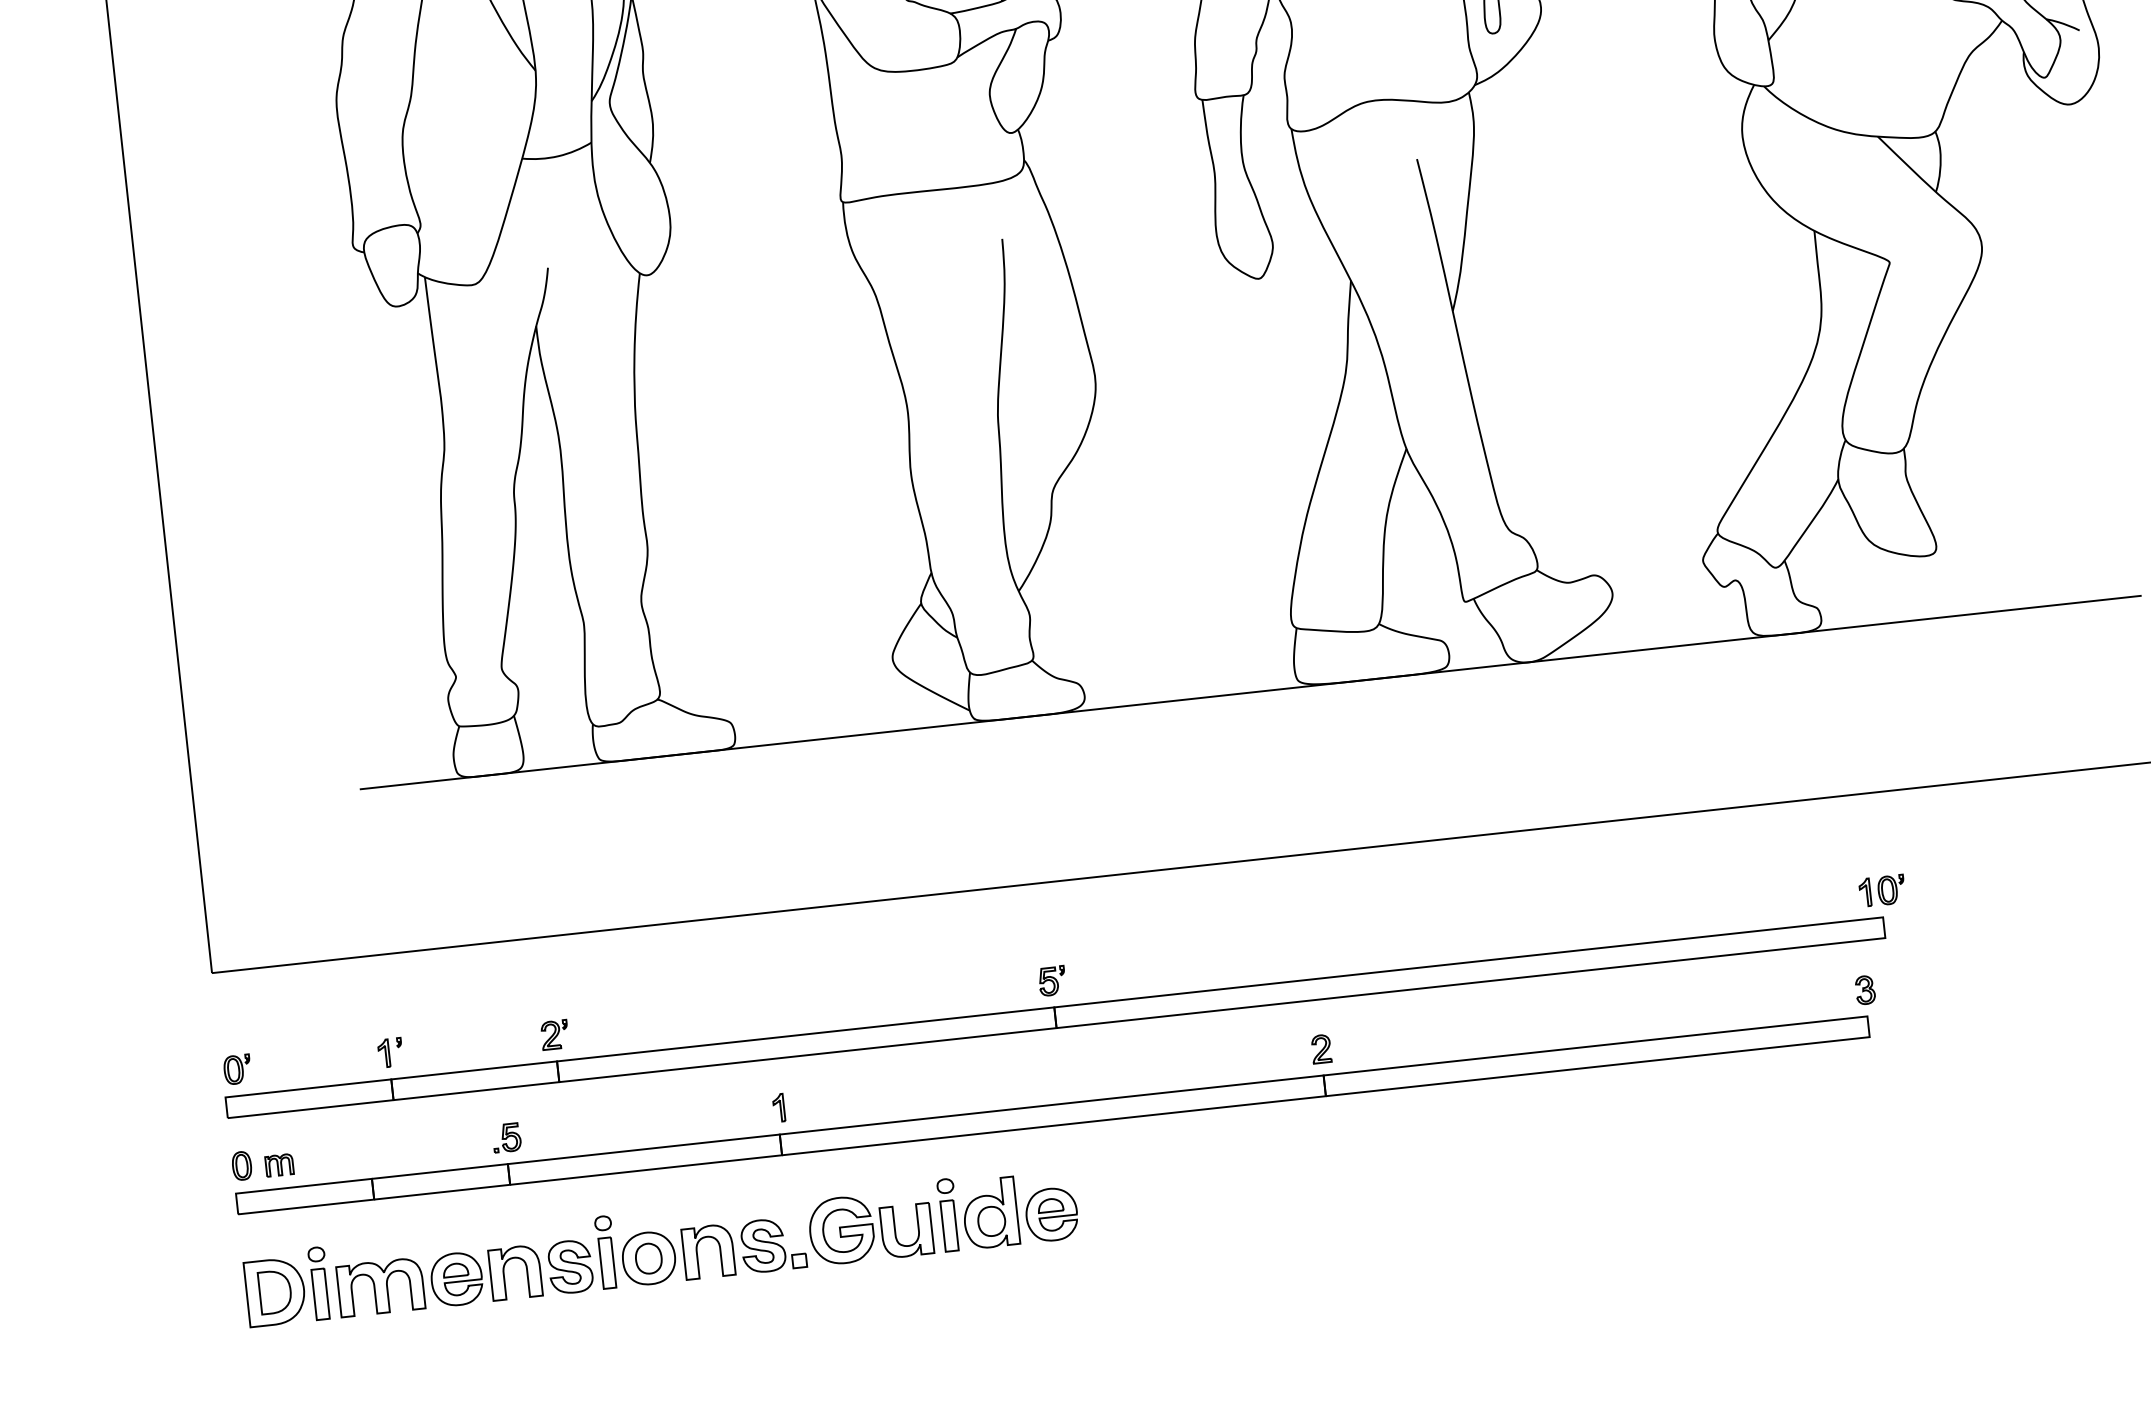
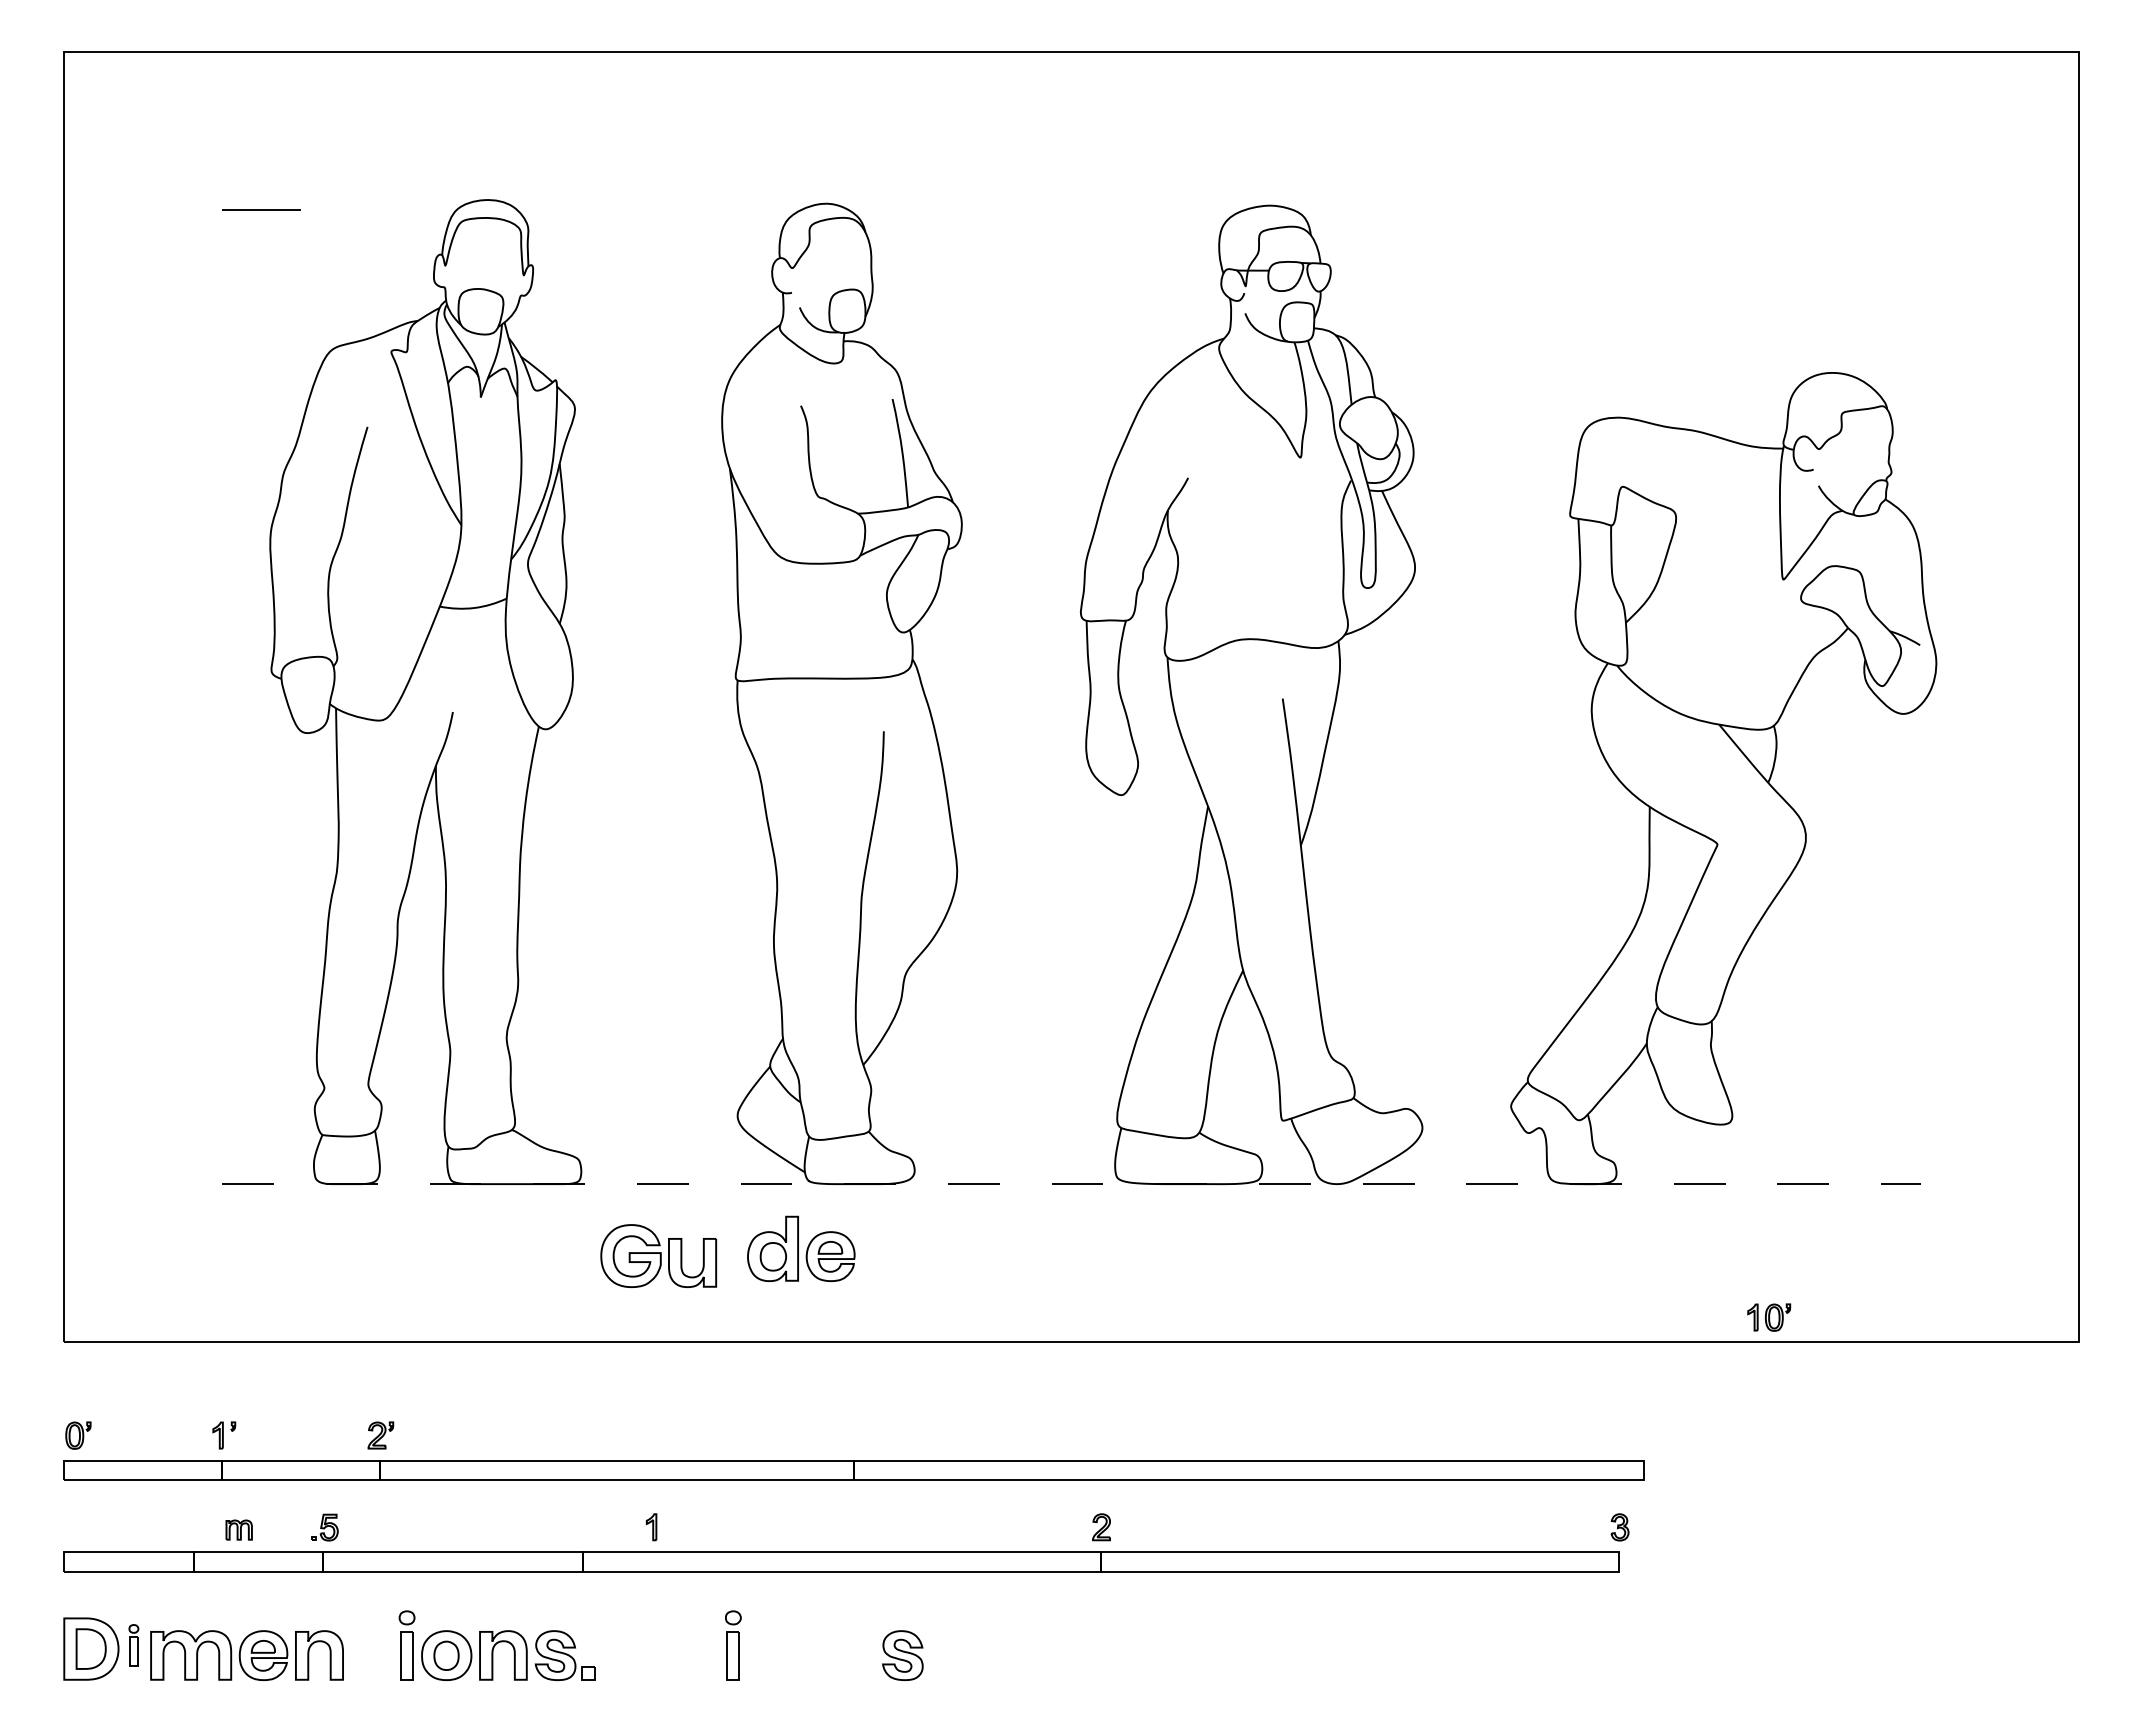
line: (1250, 692) -> (1071, 1184), solid -> dashed
part: (1882, 890) -> (1769, 1317), moved
part: (1052, 980) -> (855, 1435), removed
part: (778, 1108) -> (651, 1527), moved
part: (278, 1164) -> (238, 1529), moved
part: (241, 1165) -> (72, 1526), removed
part: (1020, 1209) -> (801, 1248), moved
part: (870, 1226) -> (658, 1255), moved
part: (570, 1266) -> (902, 1655), moved
part: (319, 1283) -> (133, 1645), size x0.6

